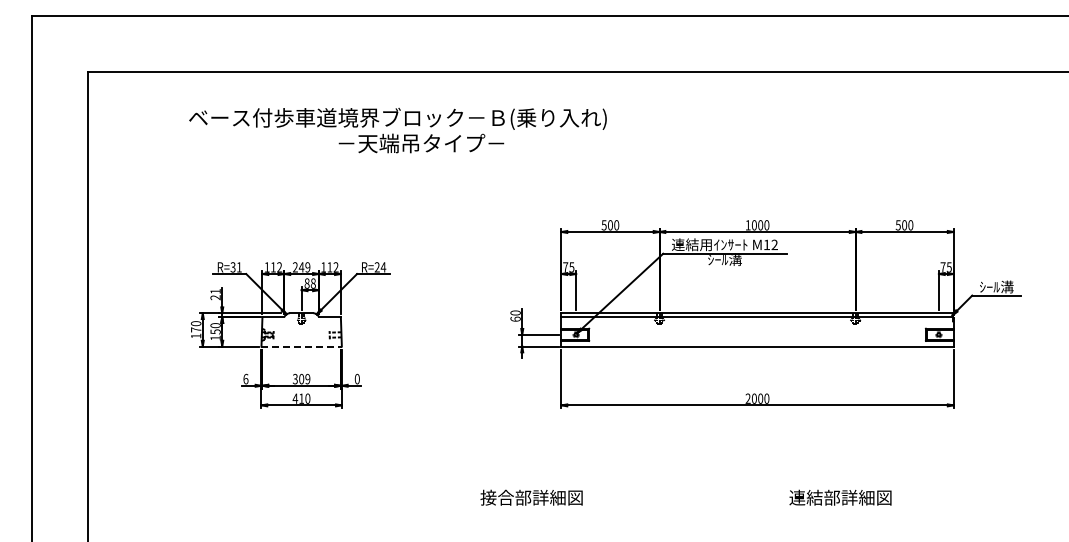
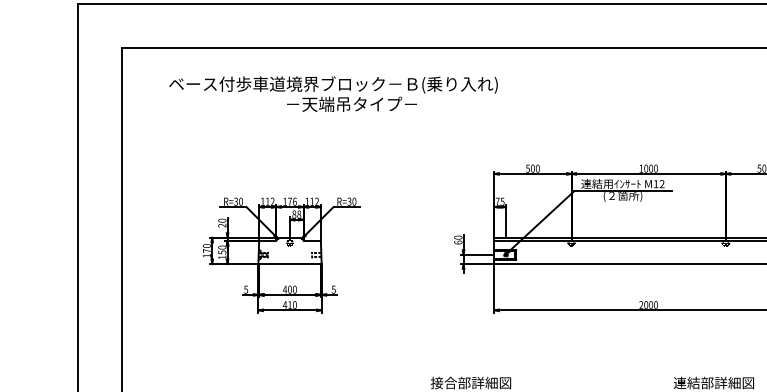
text: (397, 130) -> (333, 94), moved
text: (724, 261) -> (622, 197), ｼｰﾙ溝 -> (２箇所)
text: (238, 267) -> (240, 201), R=31 -> R=30
text: (301, 267) -> (289, 201), 249 -> 176
text: (380, 267) -> (352, 201), R=24 -> R=30
text: (215, 291) -> (222, 220), 21 -> 20
line: (302, 346) -> (290, 264), dashed -> solid
text: (245, 378) -> (245, 289), 6 -> 5
text: (301, 378) -> (289, 289), 309 -> 400
text: (356, 378) -> (333, 289), 0 -> 5

